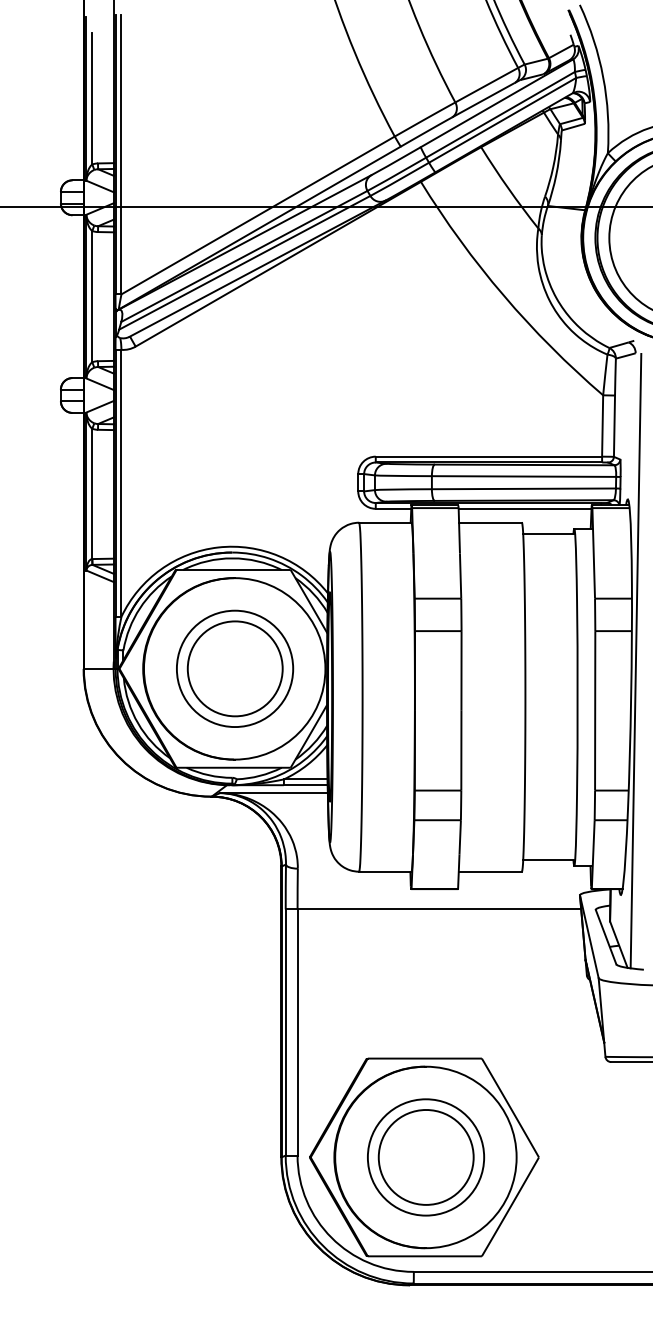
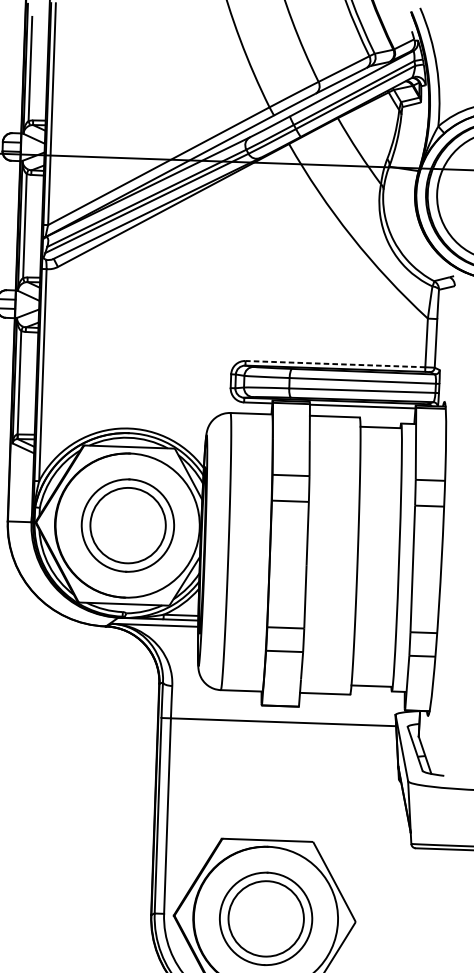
line: (488, 456) -> (335, 363), solid -> dashed
line: (635, 660) -> (446, 530), removed

